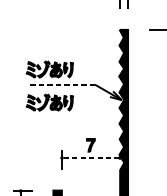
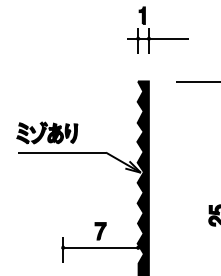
line: (60, 84) -> (61, 152), dashed -> solid
part: (49, 102) -> (47, 175), removed
line: (90, 157) -> (100, 247), dashed -> solid

